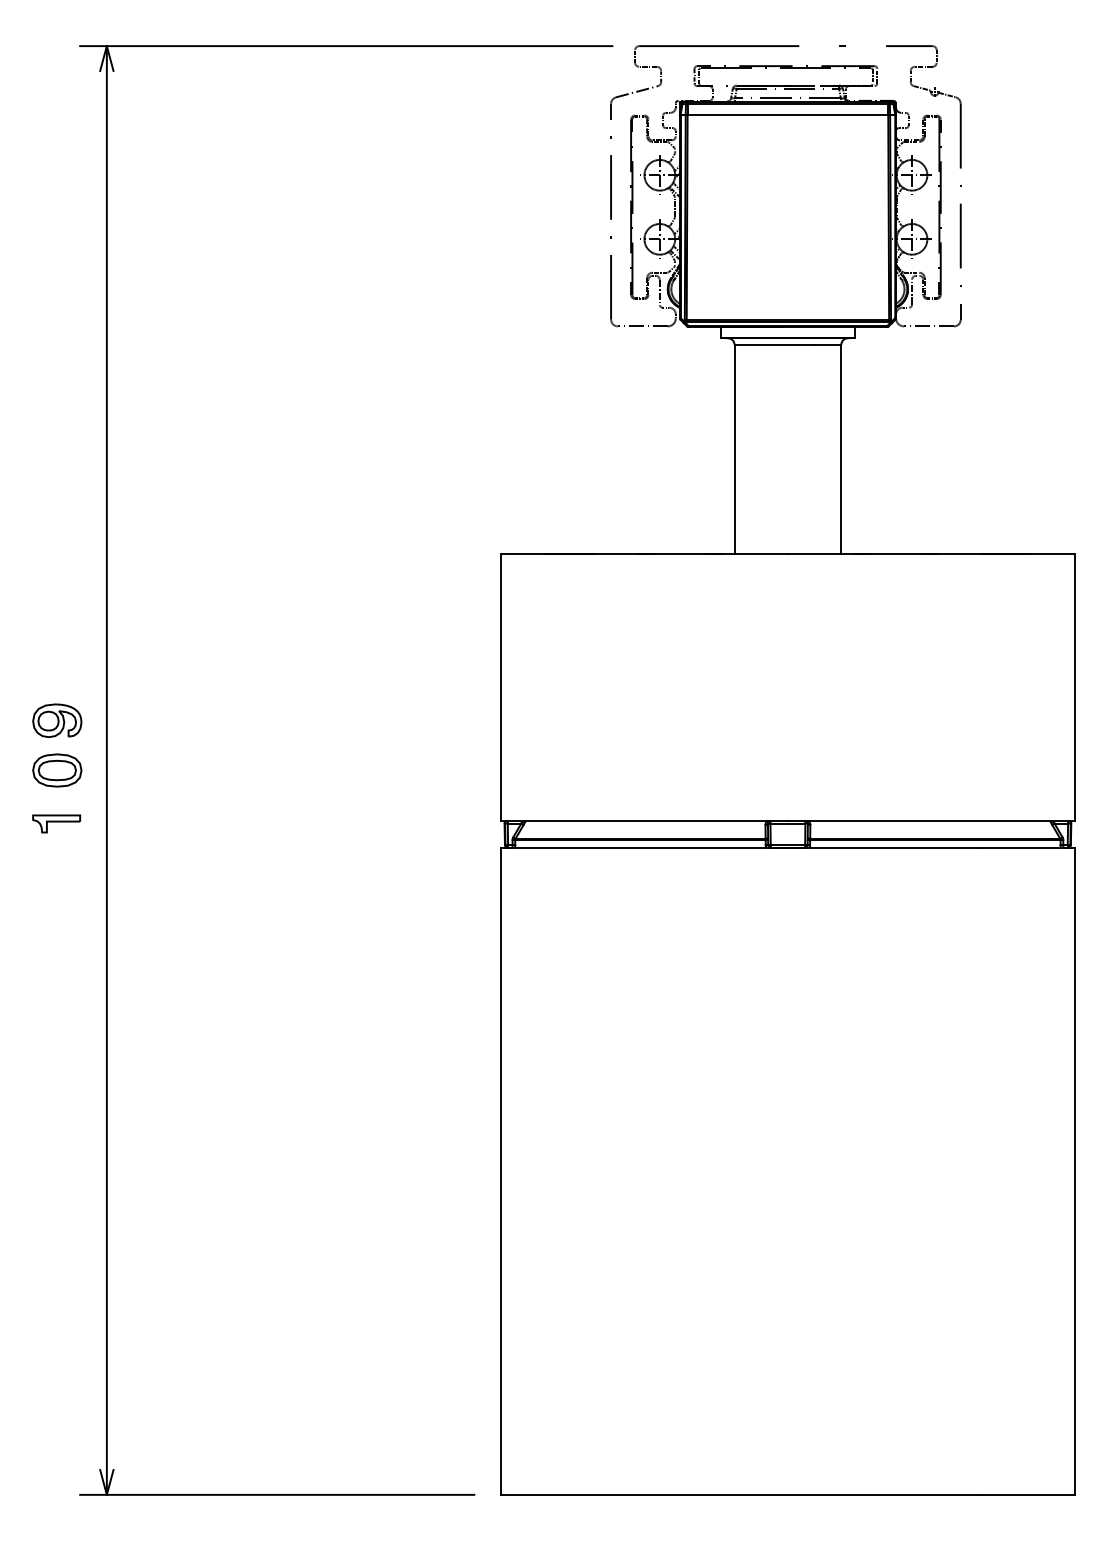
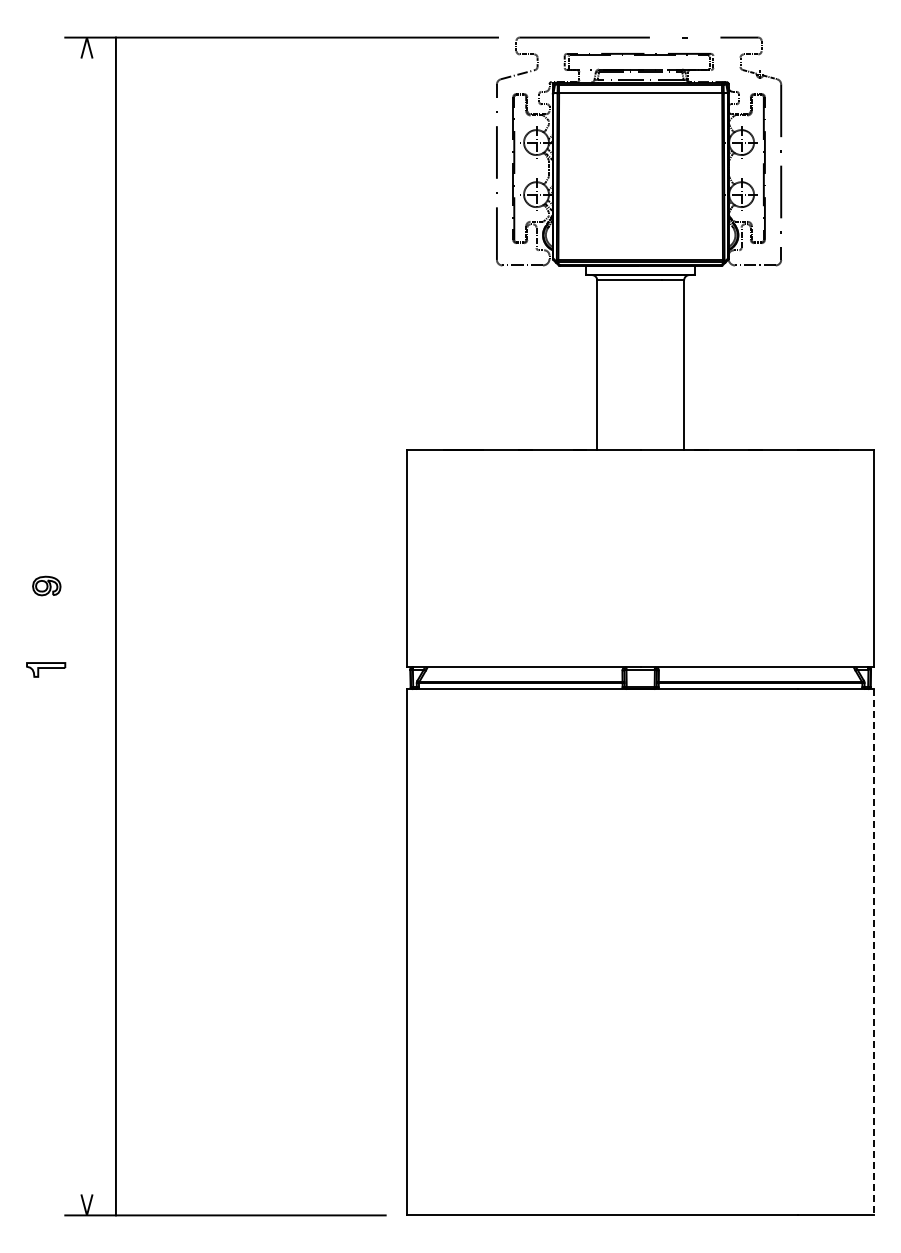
part: (57, 720) -> (46, 585), size x0.7
part: (57, 770) -> (46, 626), removed
line: (106, 770) -> (115, 626), moved
line: (1074, 1171) -> (873, 952), solid -> dashed

